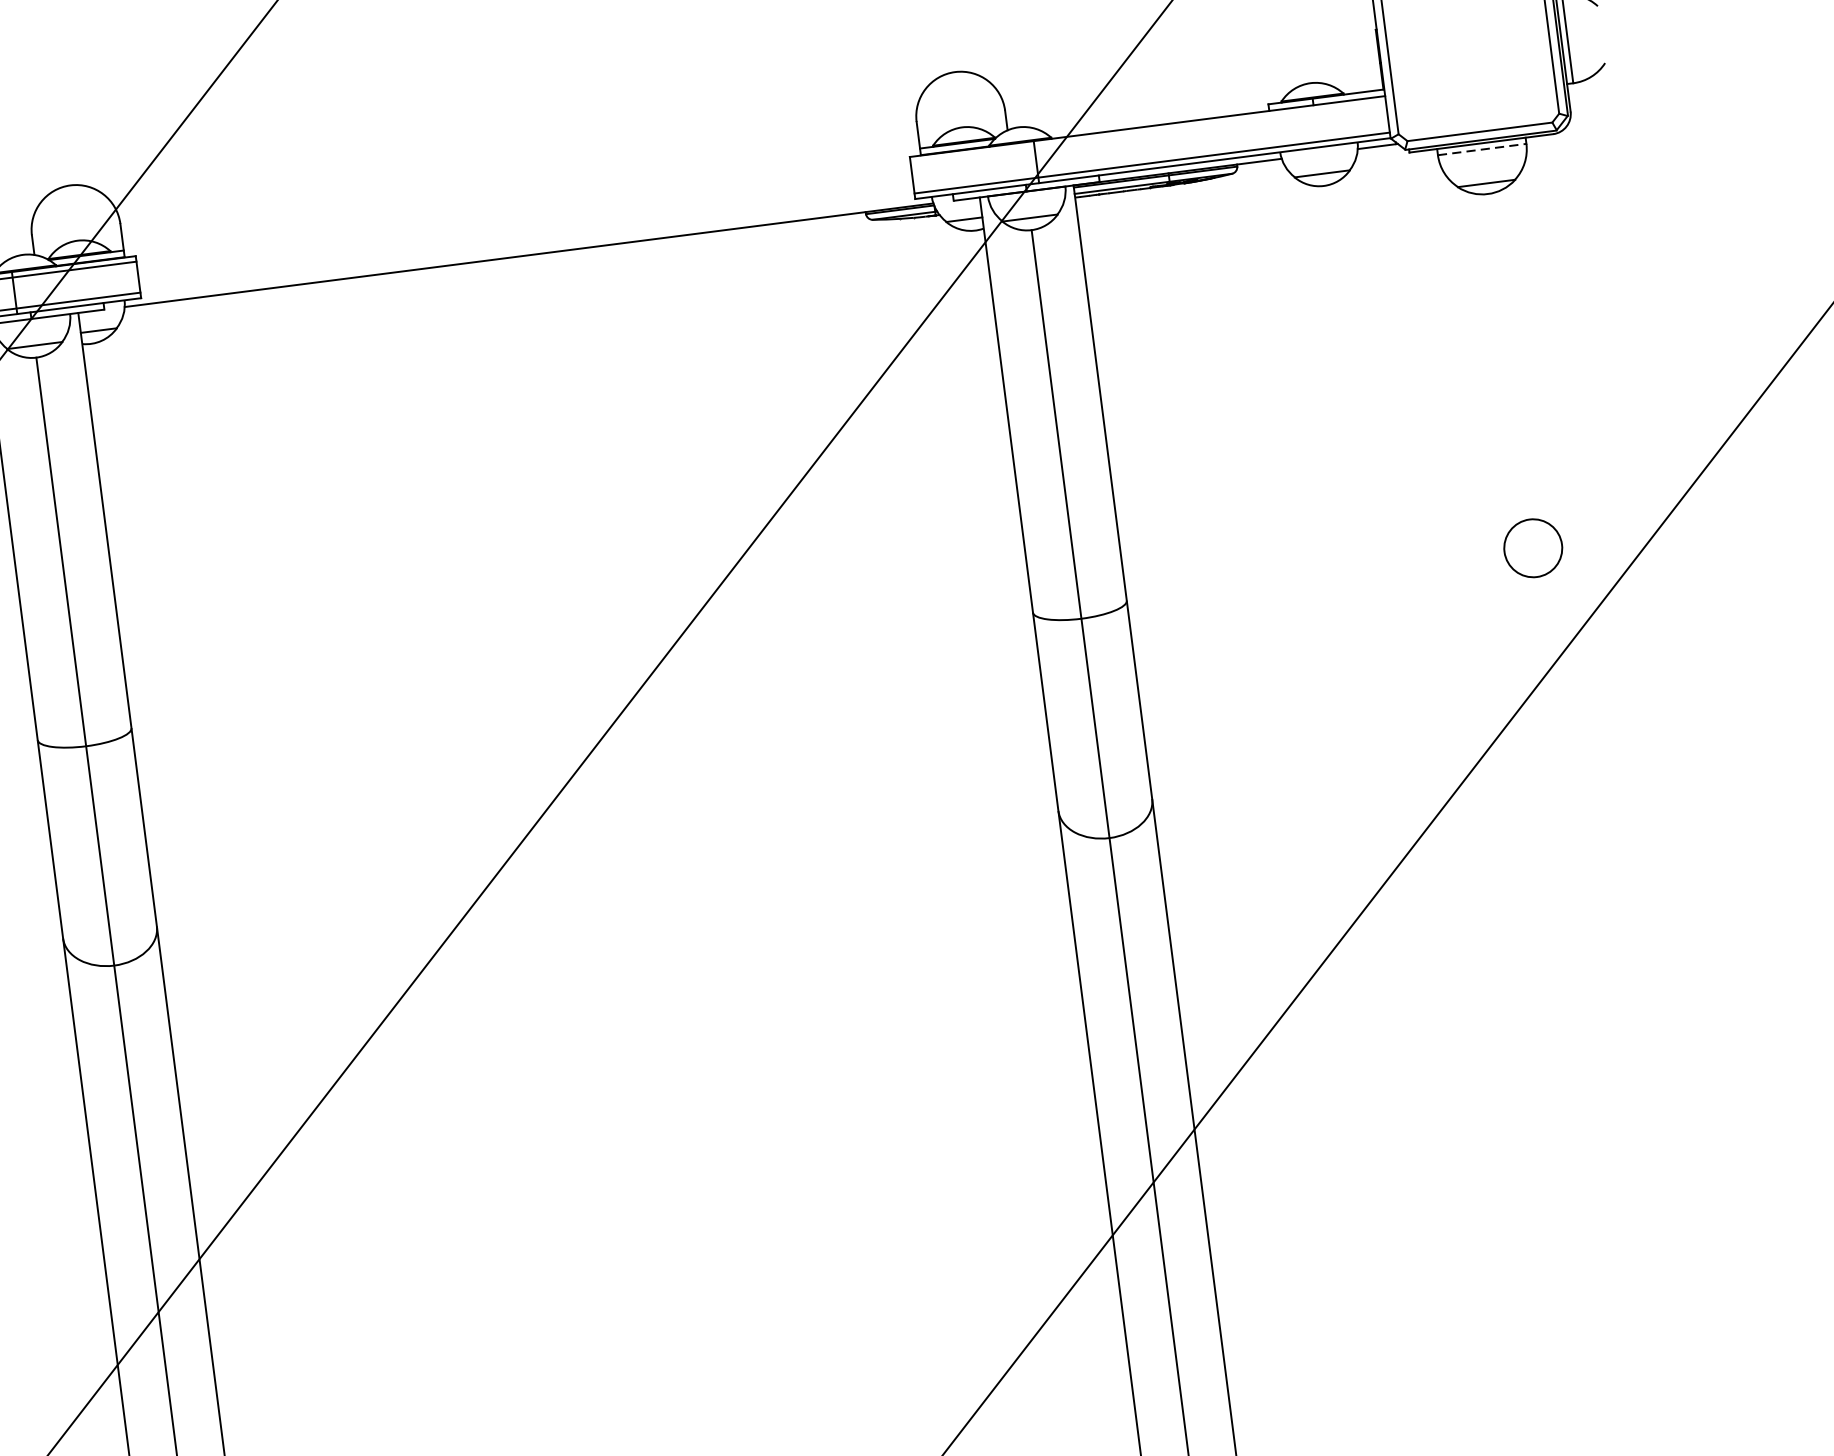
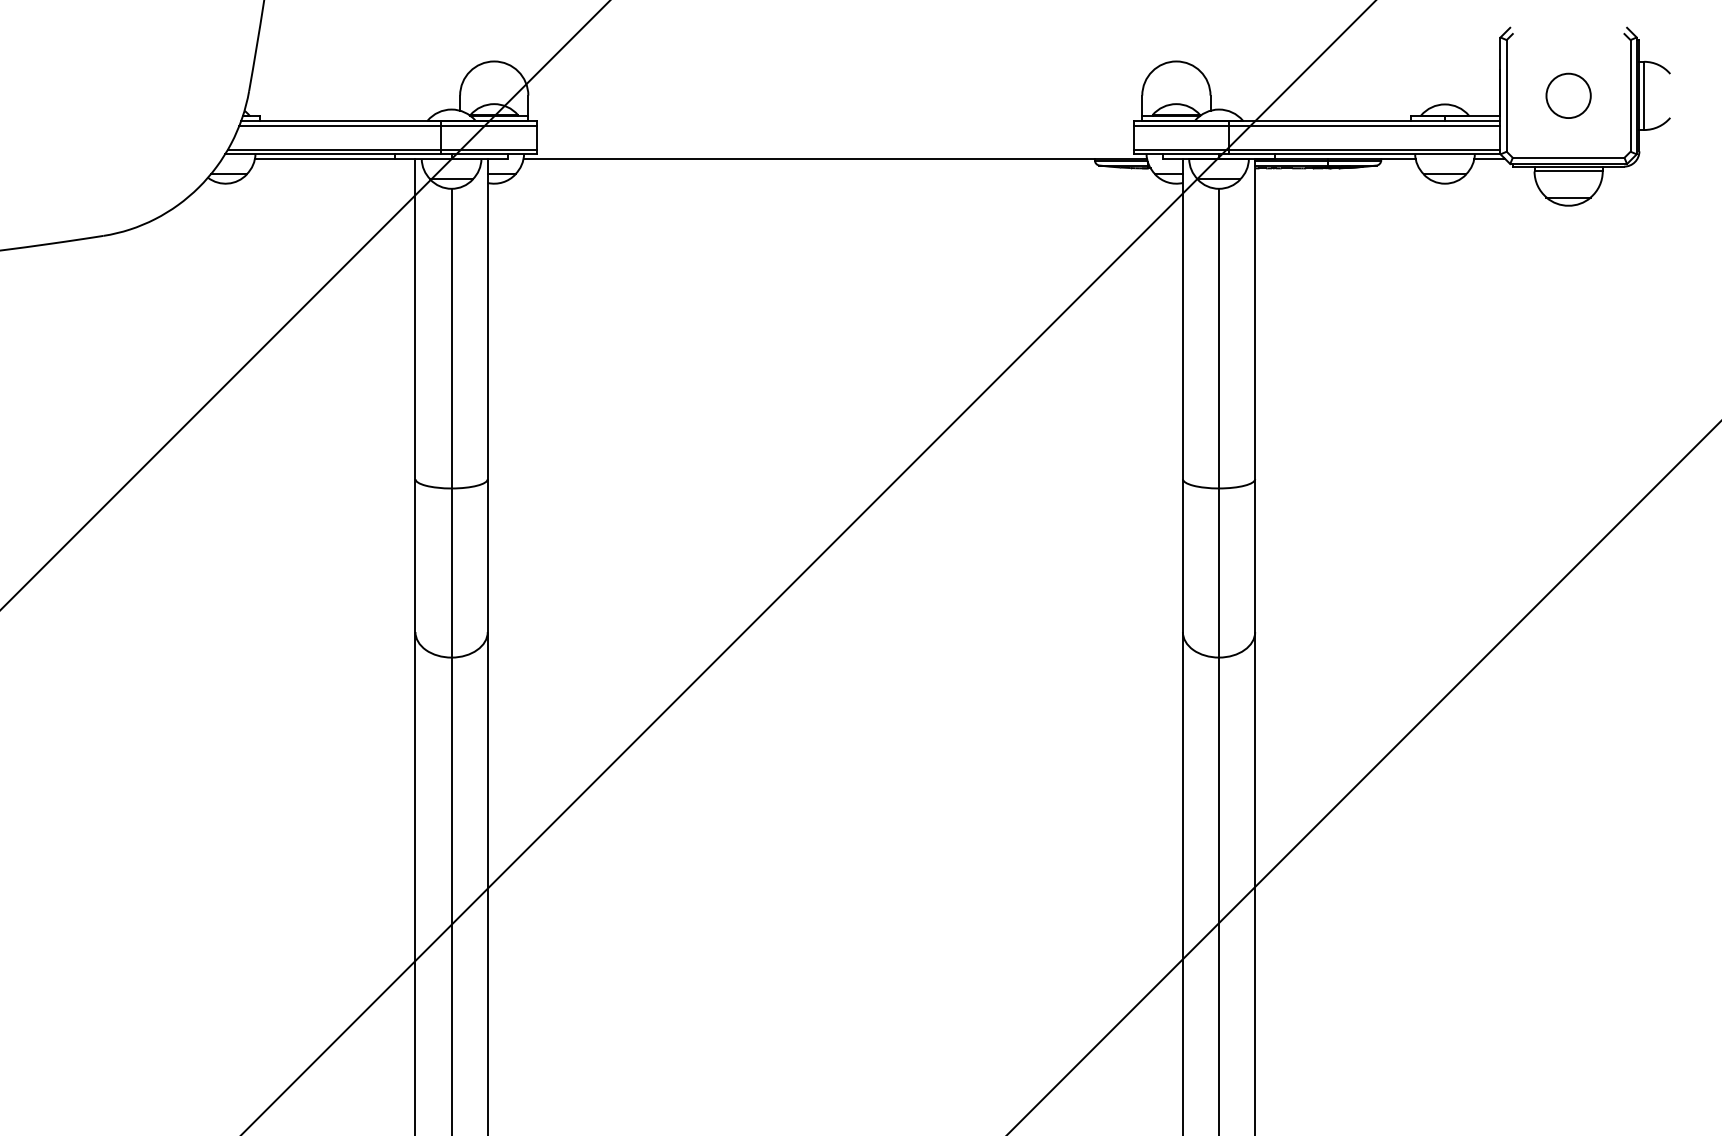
line: (1147, 131) -> (1316, 125), added
line: (1483, 149) -> (1569, 171), dashed -> solid
circle: (1533, 547) -> (1568, 95), moved

